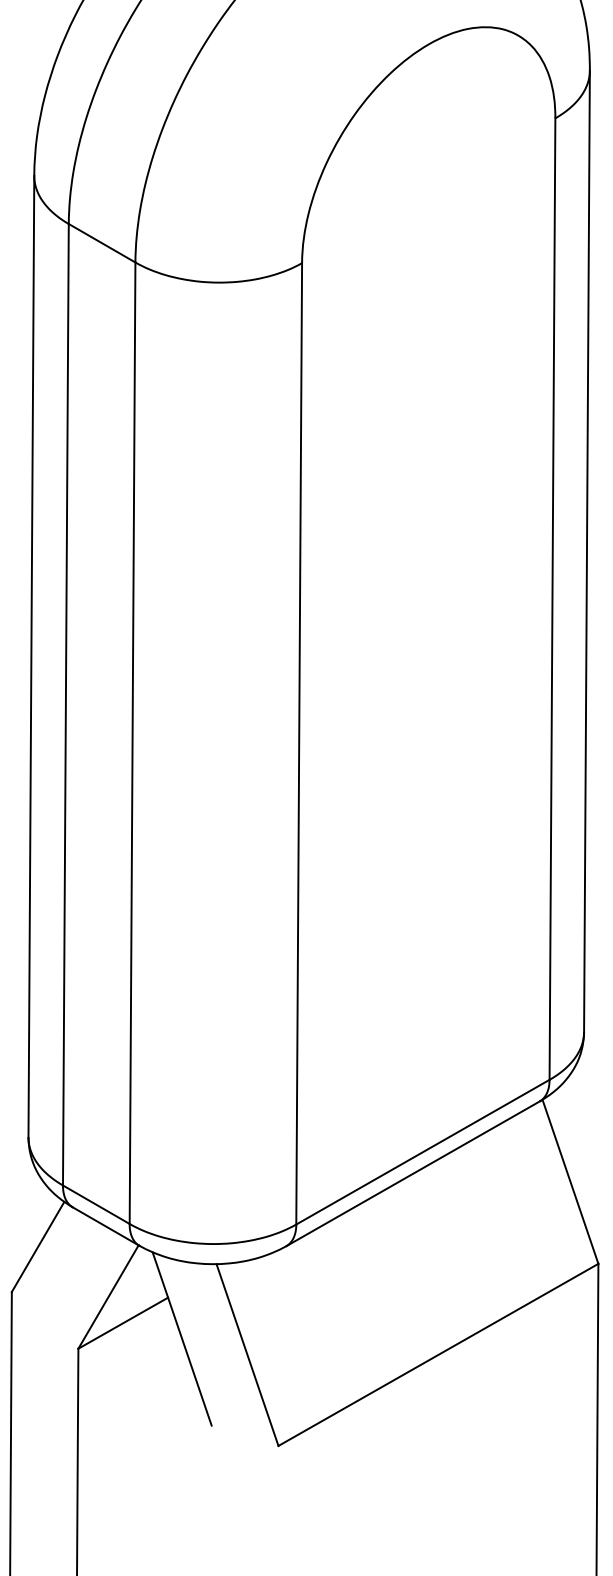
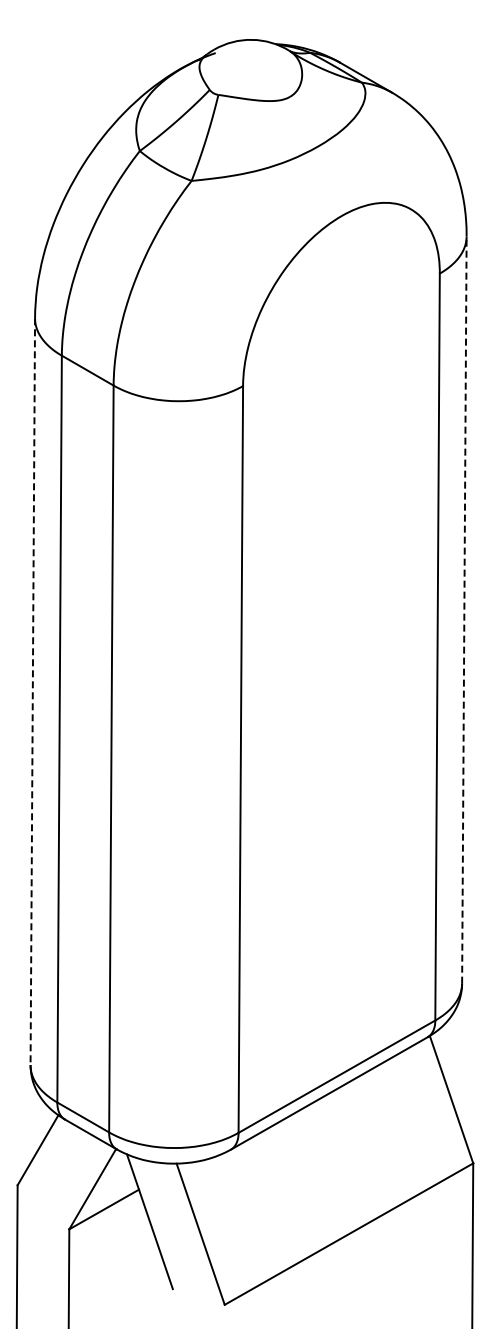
line: (587, 550) -> (464, 609), solid -> dashed
line: (30, 657) -> (32, 692), solid -> dashed

